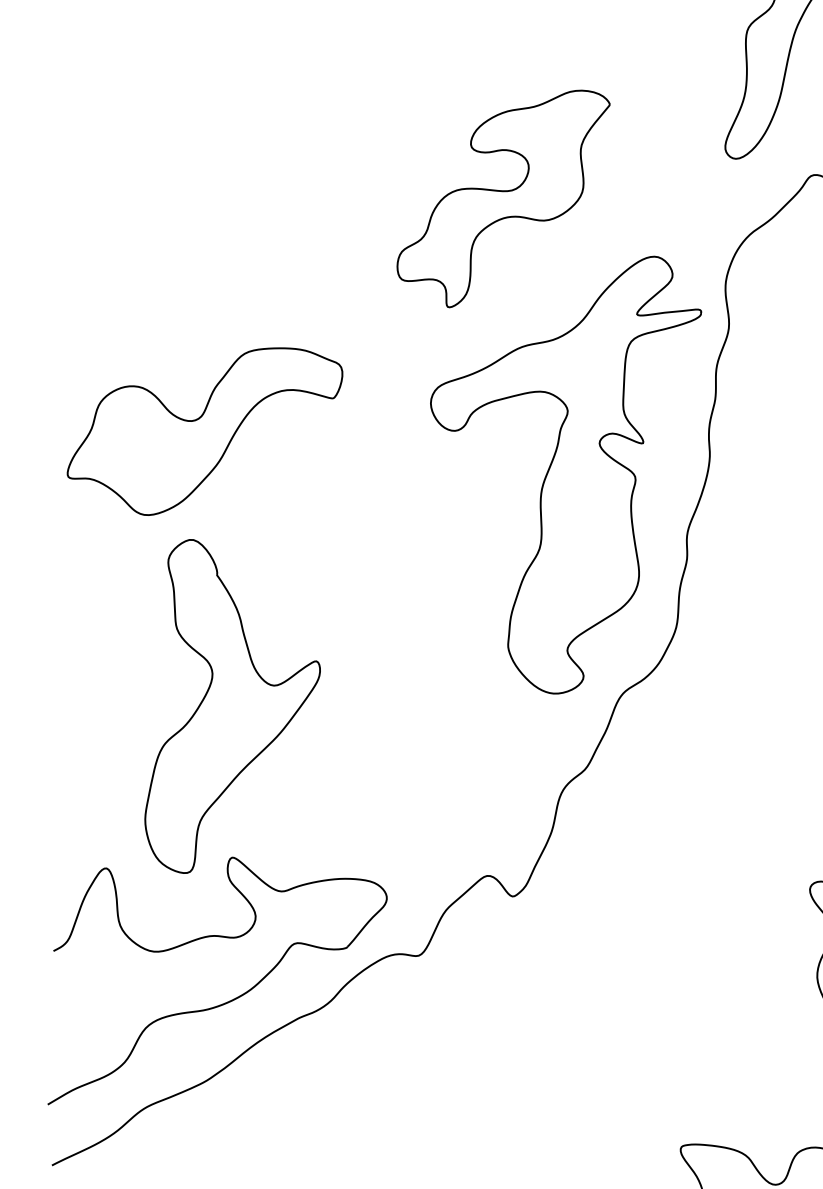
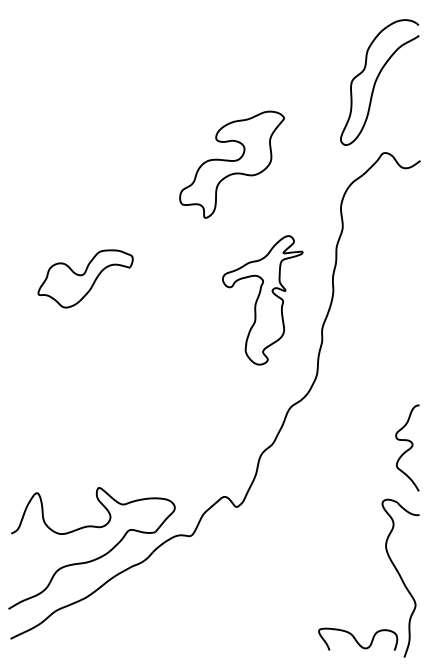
part: (204, 430) -> (85, 278), size x0.7
part: (565, 475) -> (262, 300), size x0.6
part: (231, 705) -> (98, 413), removed

